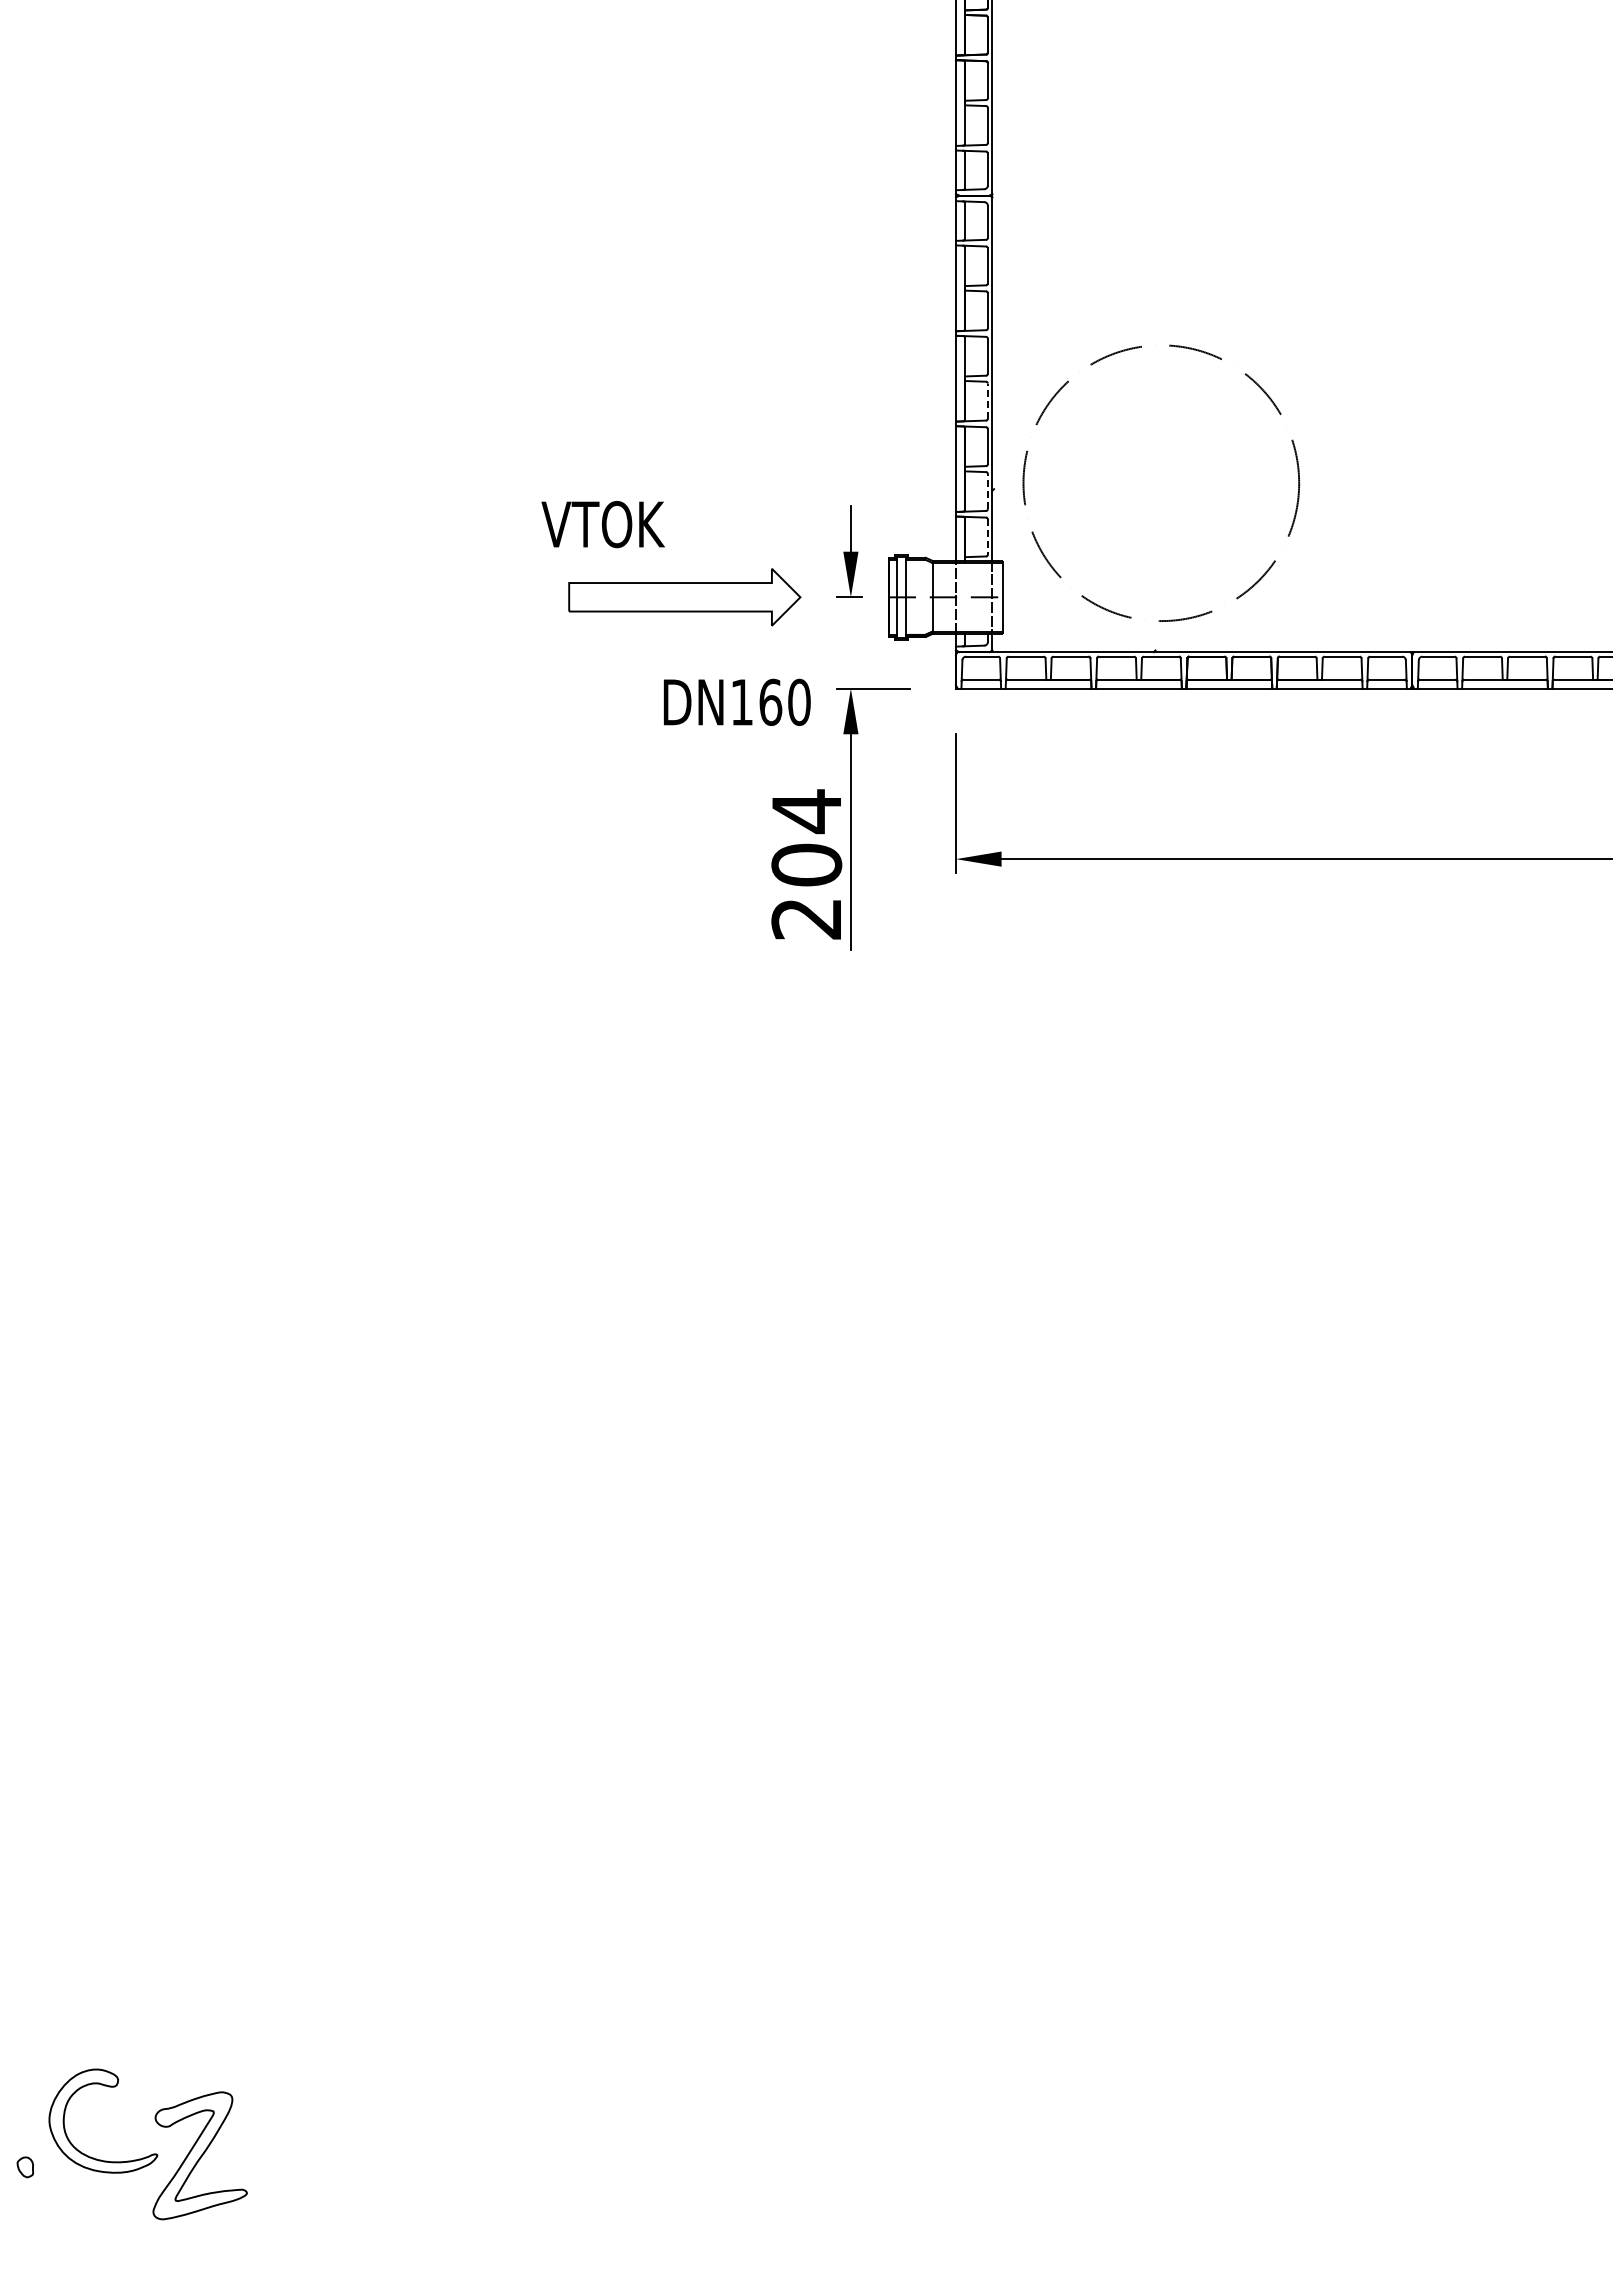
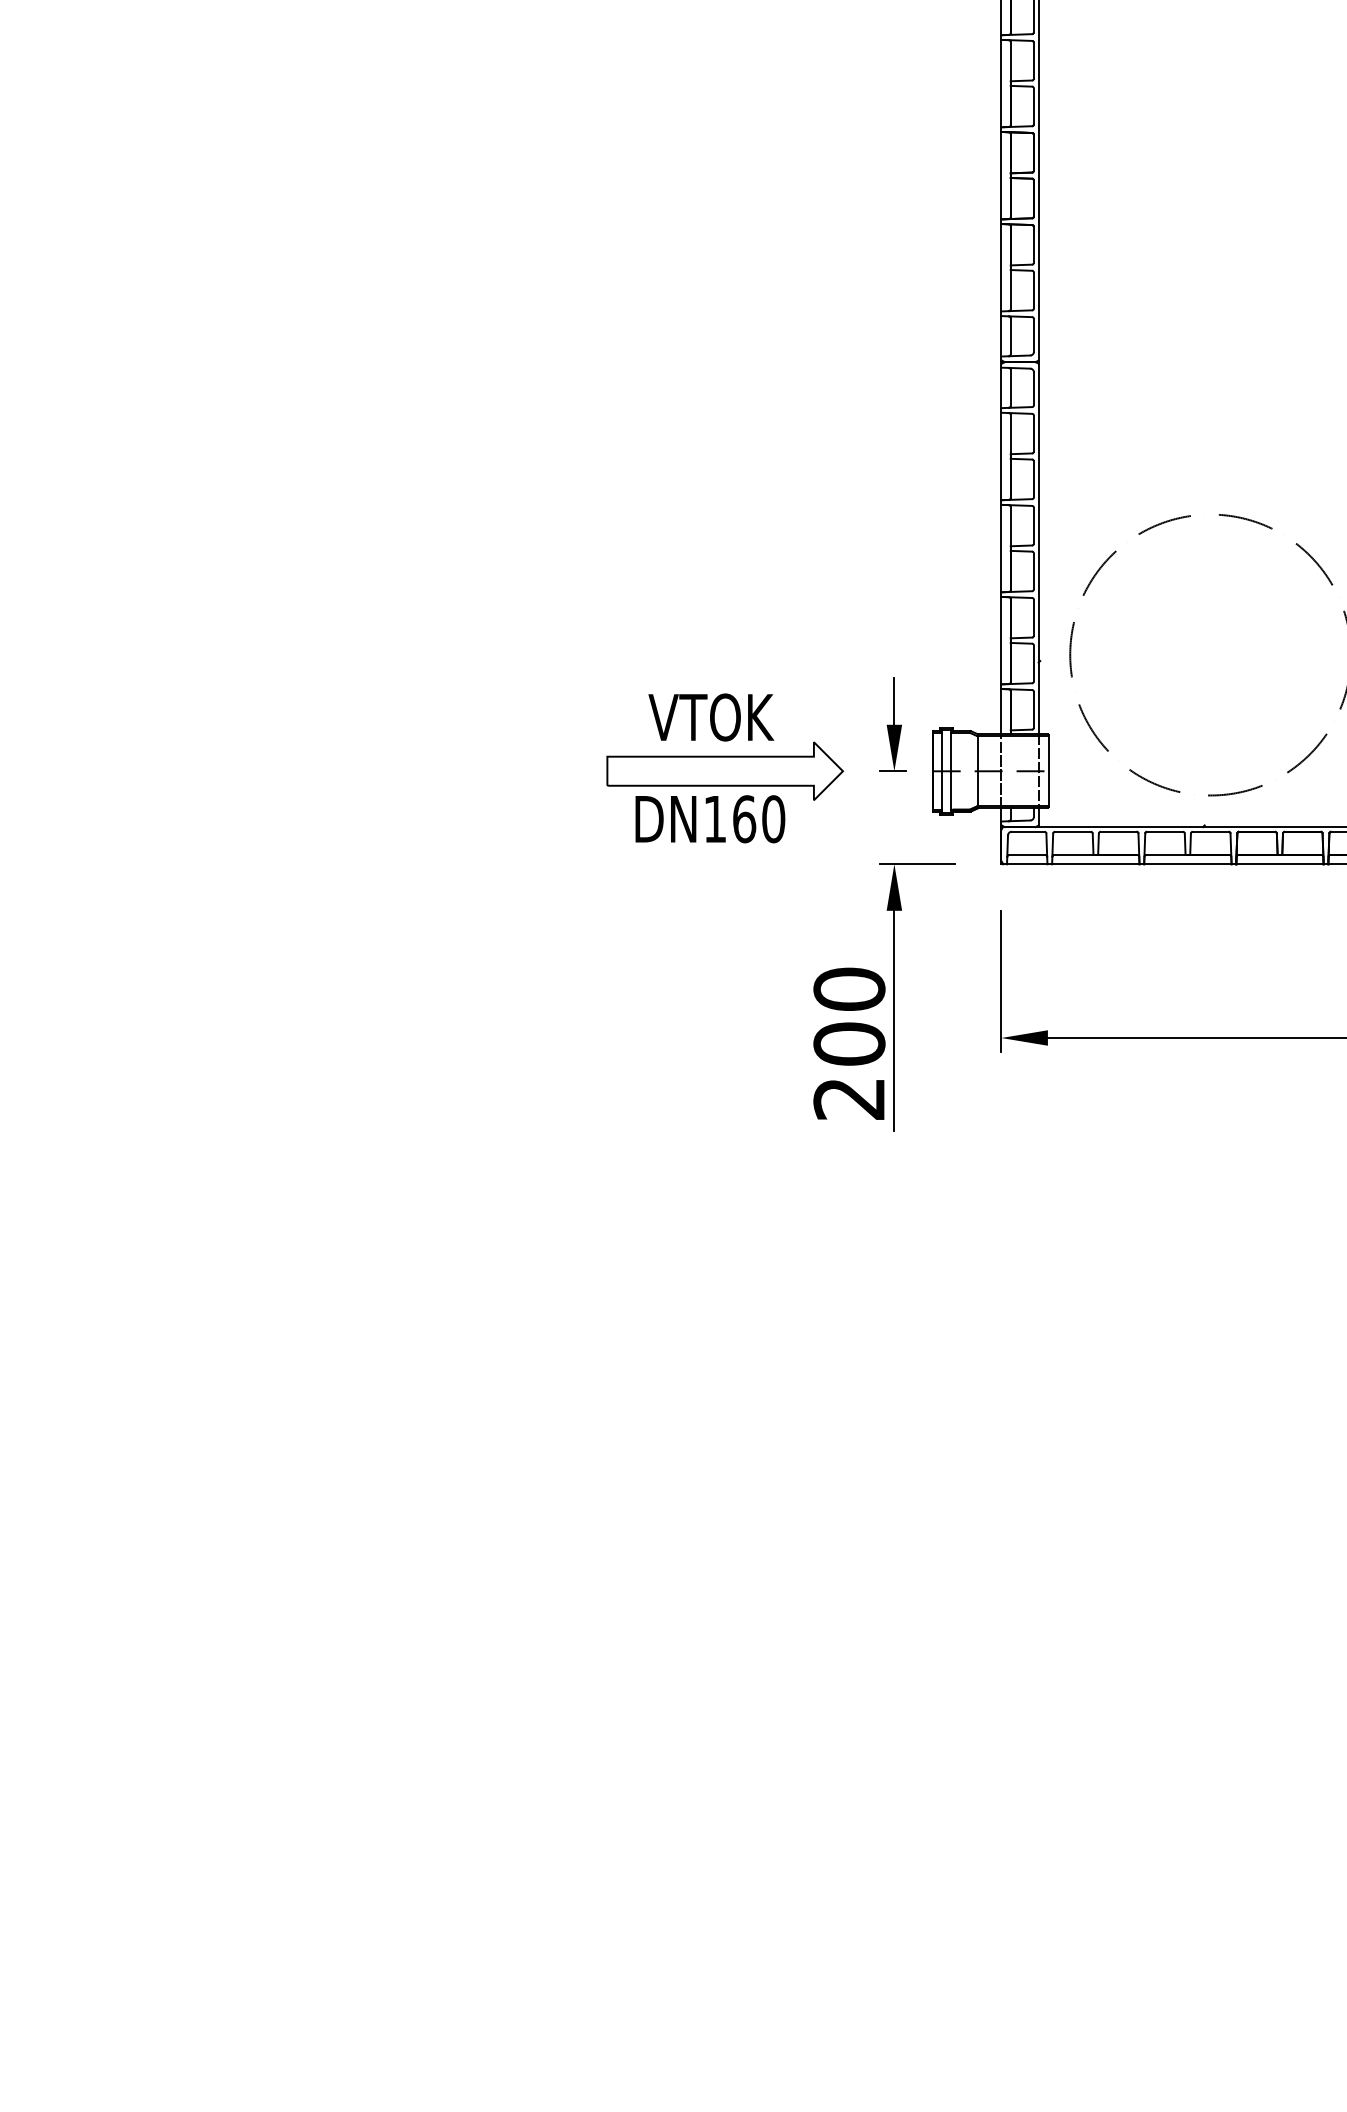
line: (987, 401) -> (1033, 571), dashed -> solid
line: (987, 491) -> (1033, 663), dashed -> solid
text: (602, 524) -> (710, 717), moved
line: (987, 537) -> (1033, 710), dashed -> solid
text: (736, 701) -> (709, 818), moved
text: (806, 811) -> (849, 989), 204 -> 200

